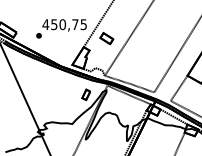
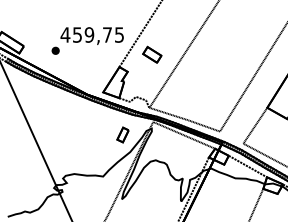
text: (62, 24) -> (89, 34), 450,75 -> 459,75

